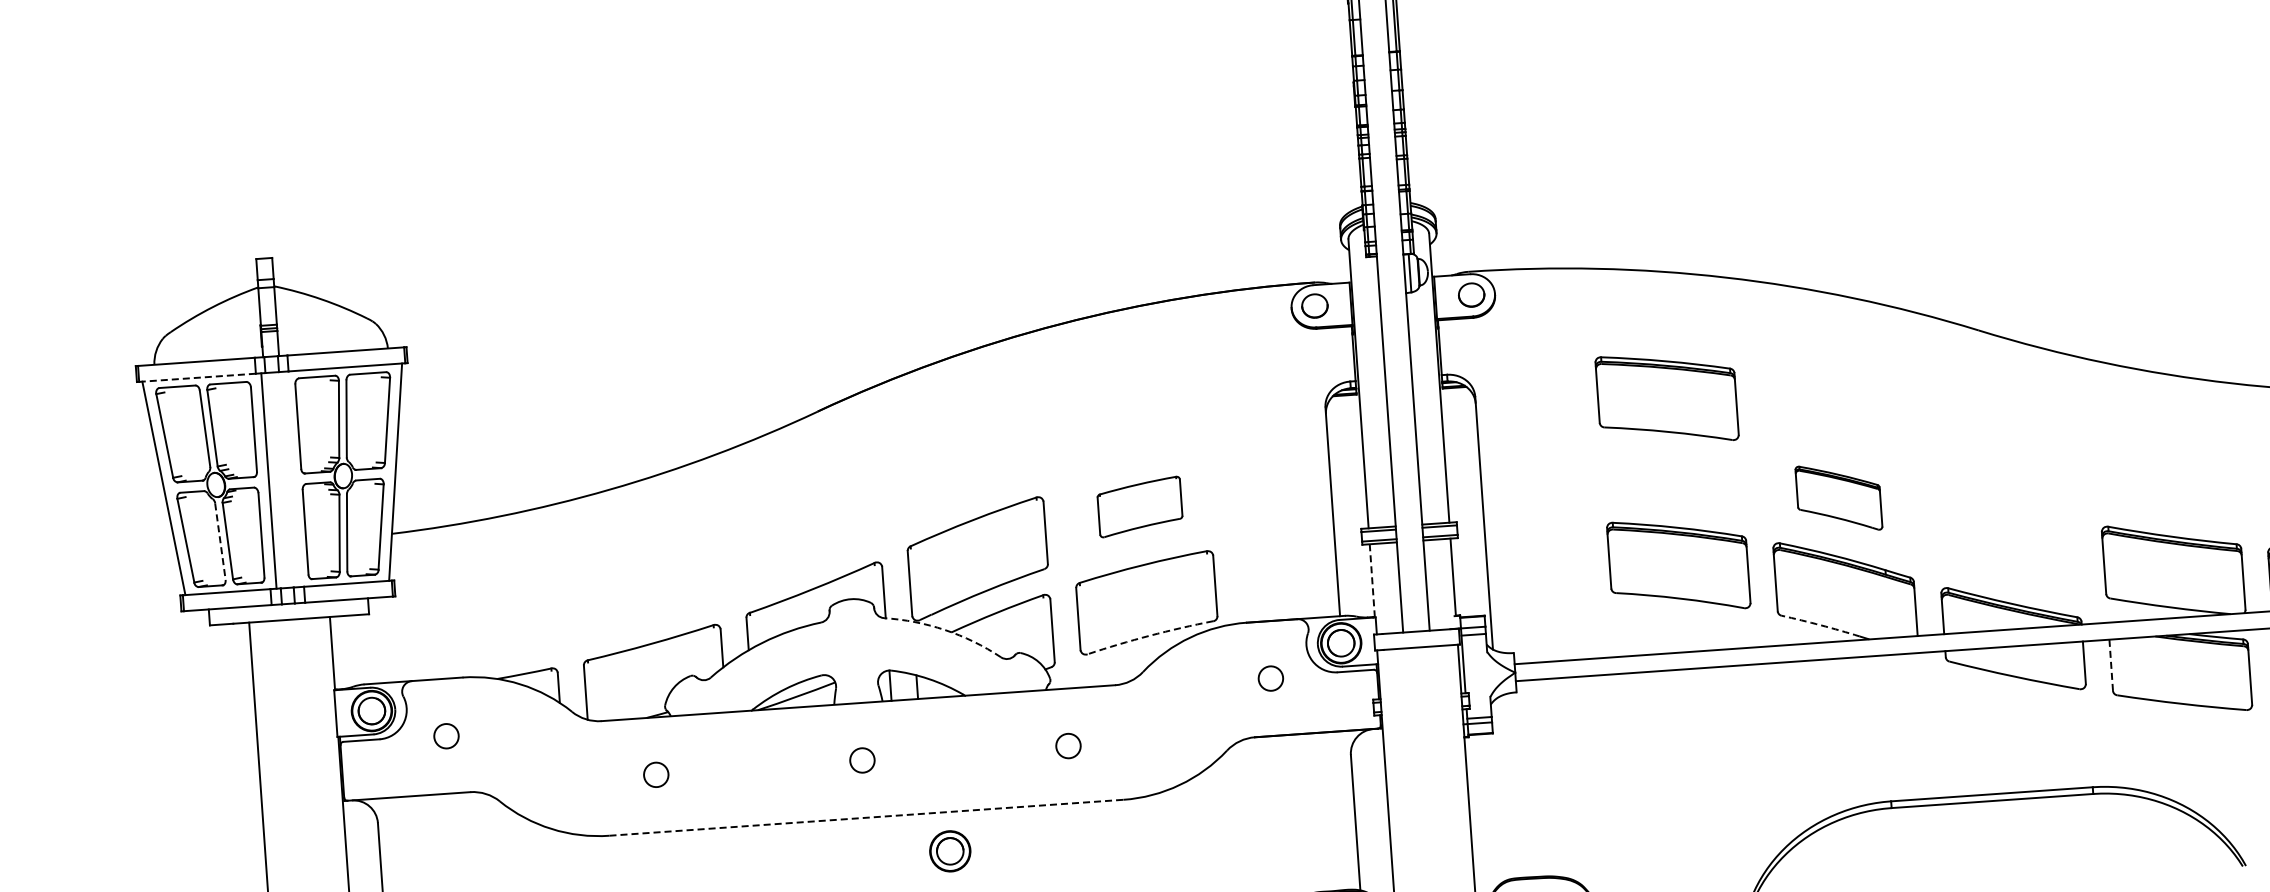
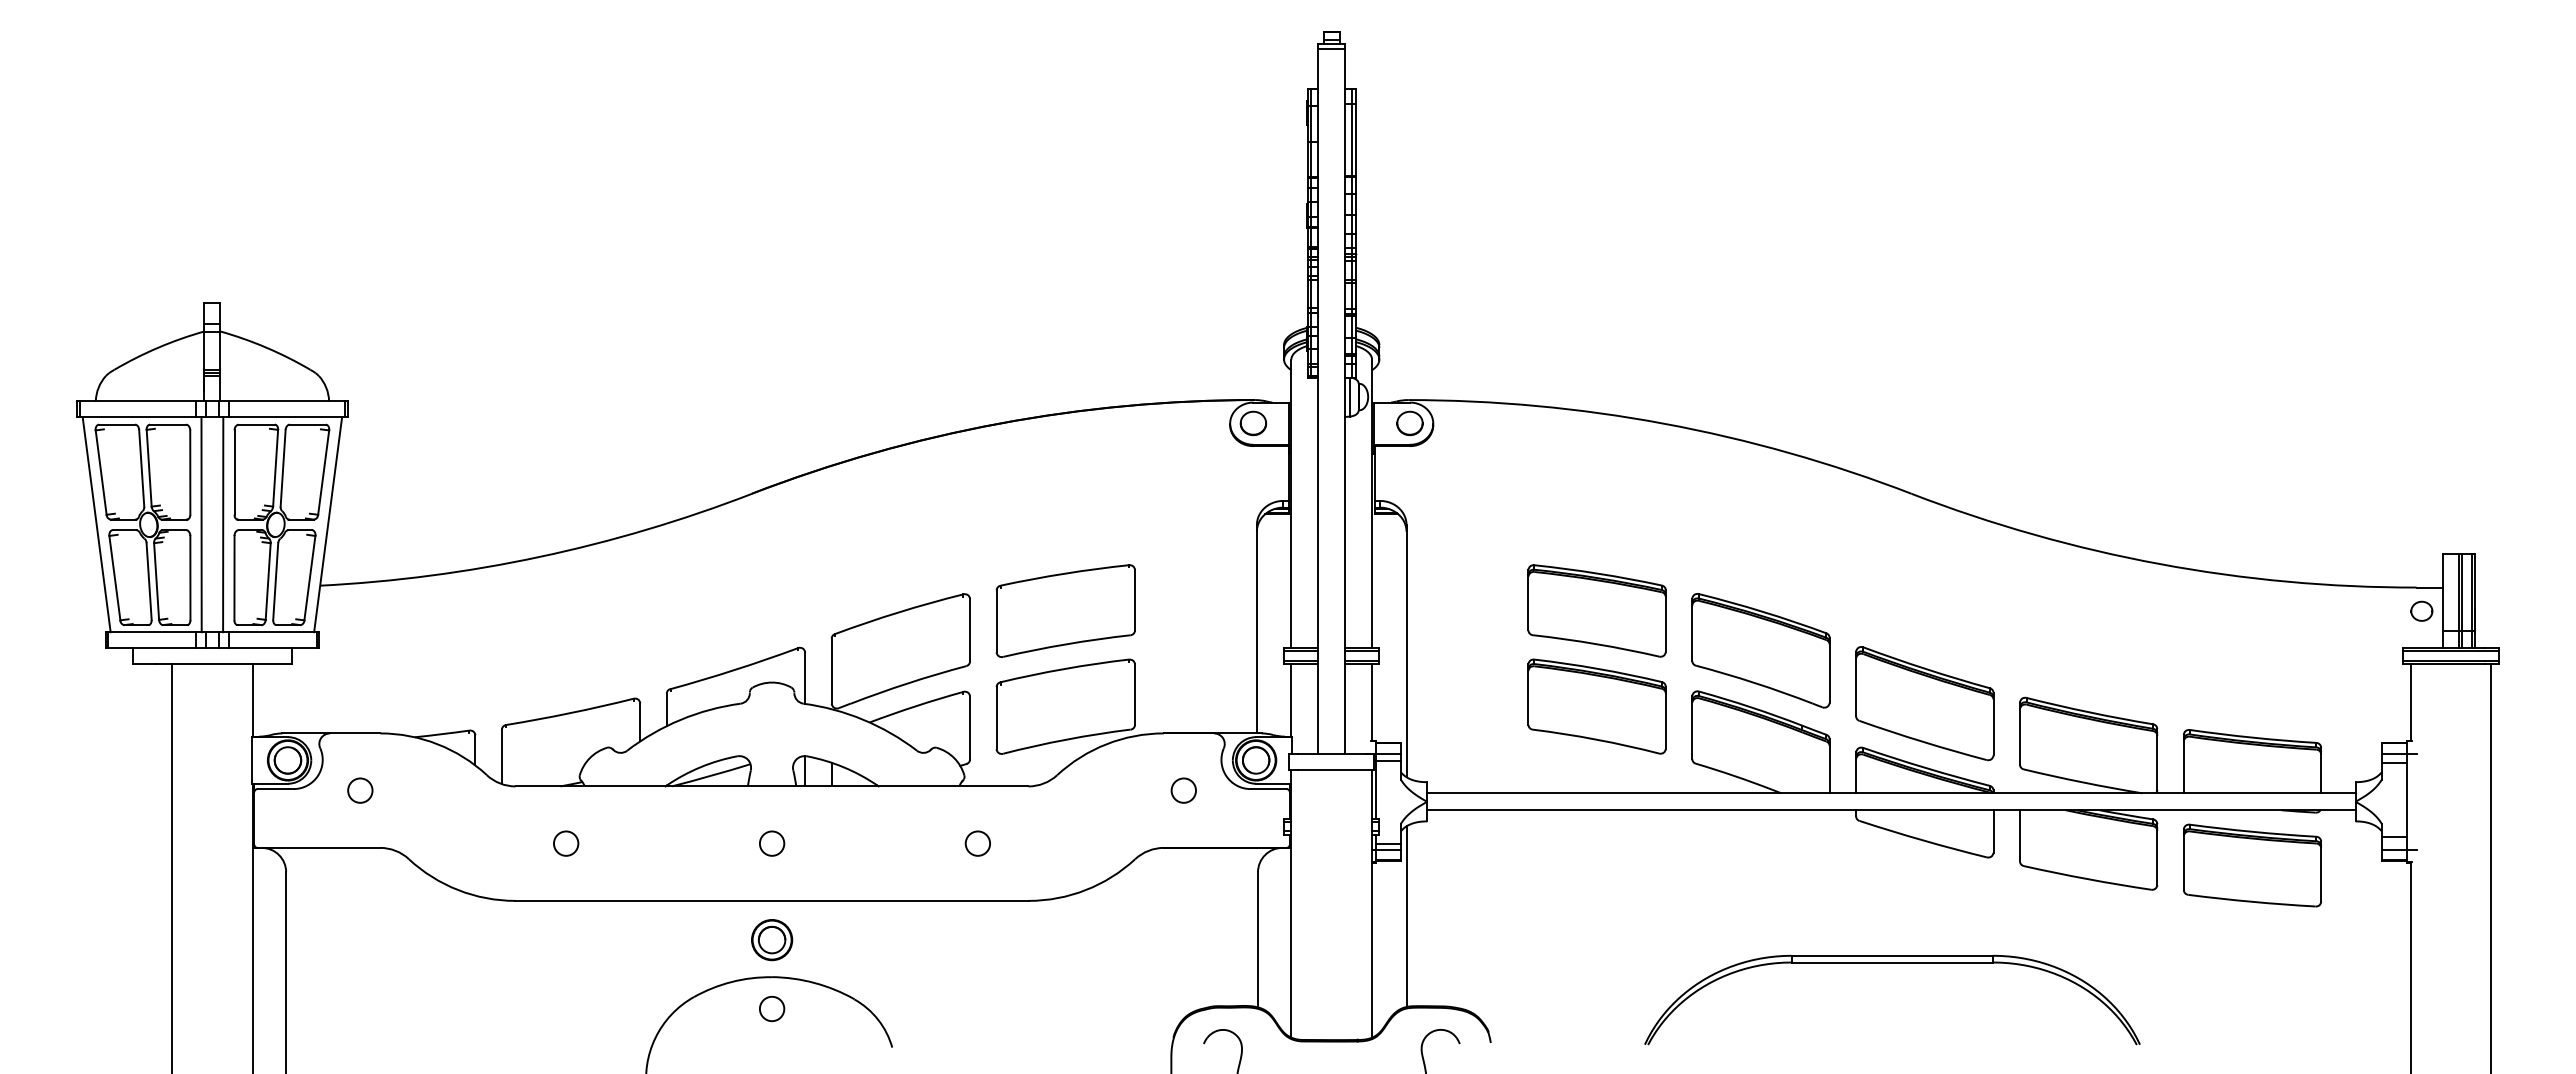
line: (197, 378) -> (137, 417), dashed -> solid
part: (1666, 398) -> (1596, 610), moved
line: (290, 479) -> (223, 524), added
part: (1838, 497) -> (1760, 650), size x1.67
part: (1139, 506) -> (1065, 610), size x1.67
part: (2006, 539) -> (1924, 703), added
line: (220, 542) -> (149, 582), dashed -> solid
line: (1372, 580) -> (1291, 700), dashed -> solid
arc: (1821, 624) -> (1734, 775), dashed -> solid
arc: (945, 629) -> (863, 719), dashed -> solid
arc: (1149, 635) -> (1066, 739), dashed -> solid
line: (2110, 664) -> (2019, 835), dashed -> solid
line: (1502, 788) -> (1406, 916), added
line: (866, 817) -> (772, 900), dashed -> solid
part: (950, 851) -> (772, 940), moved

